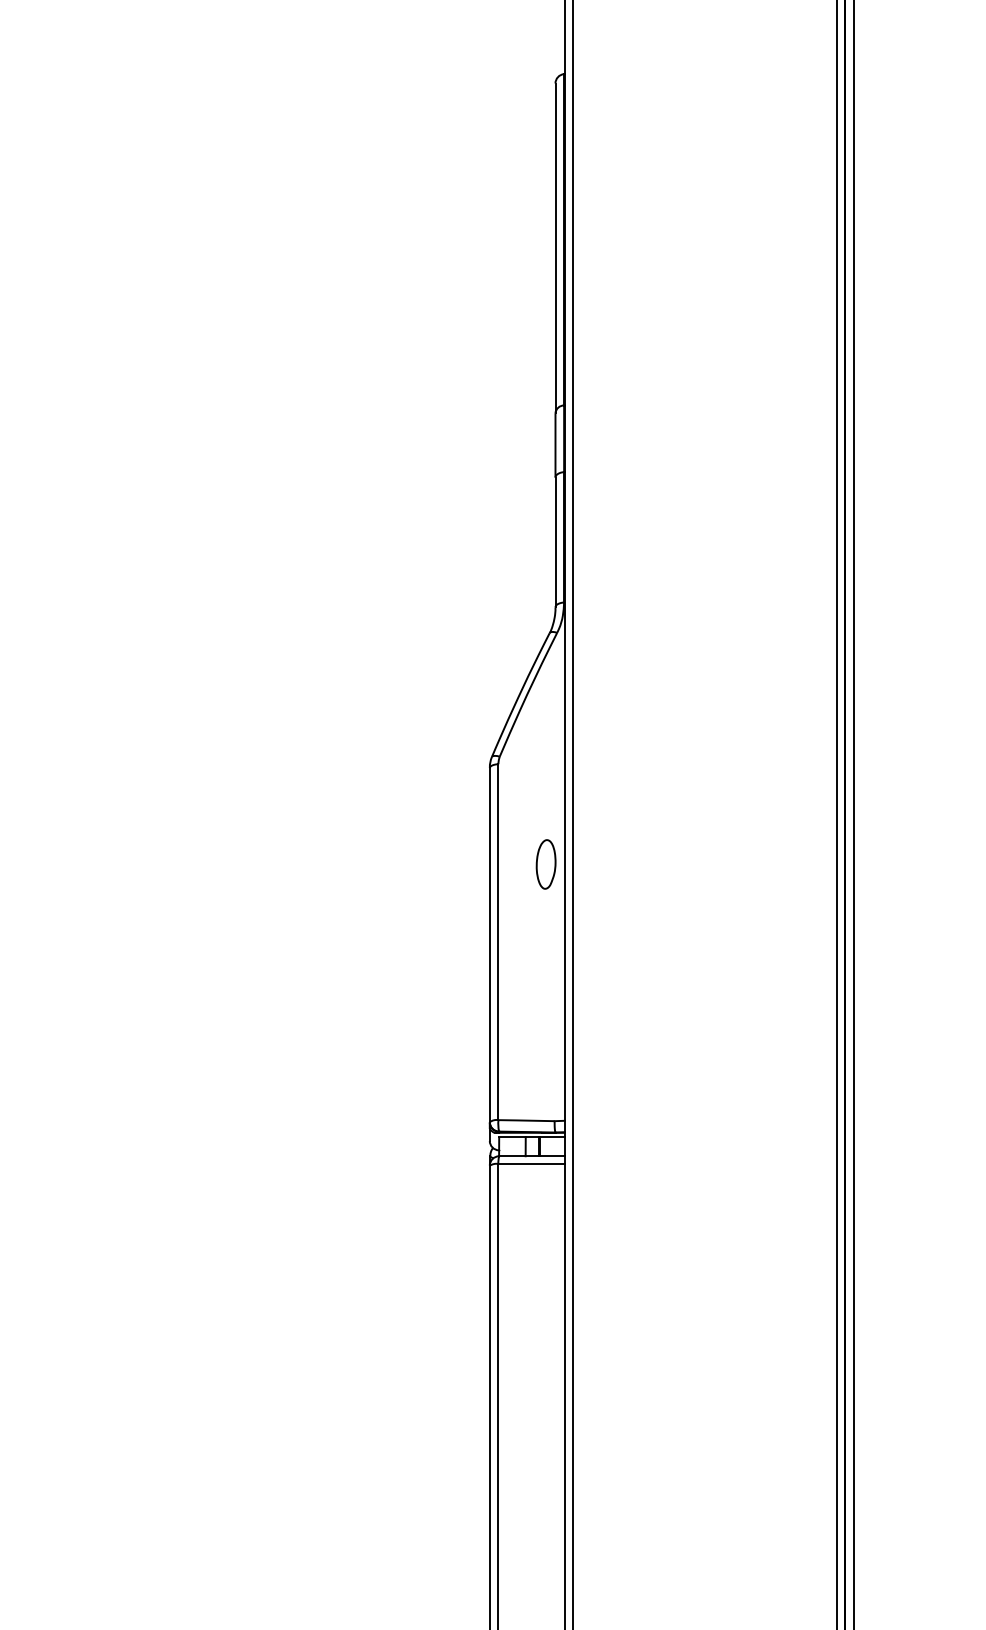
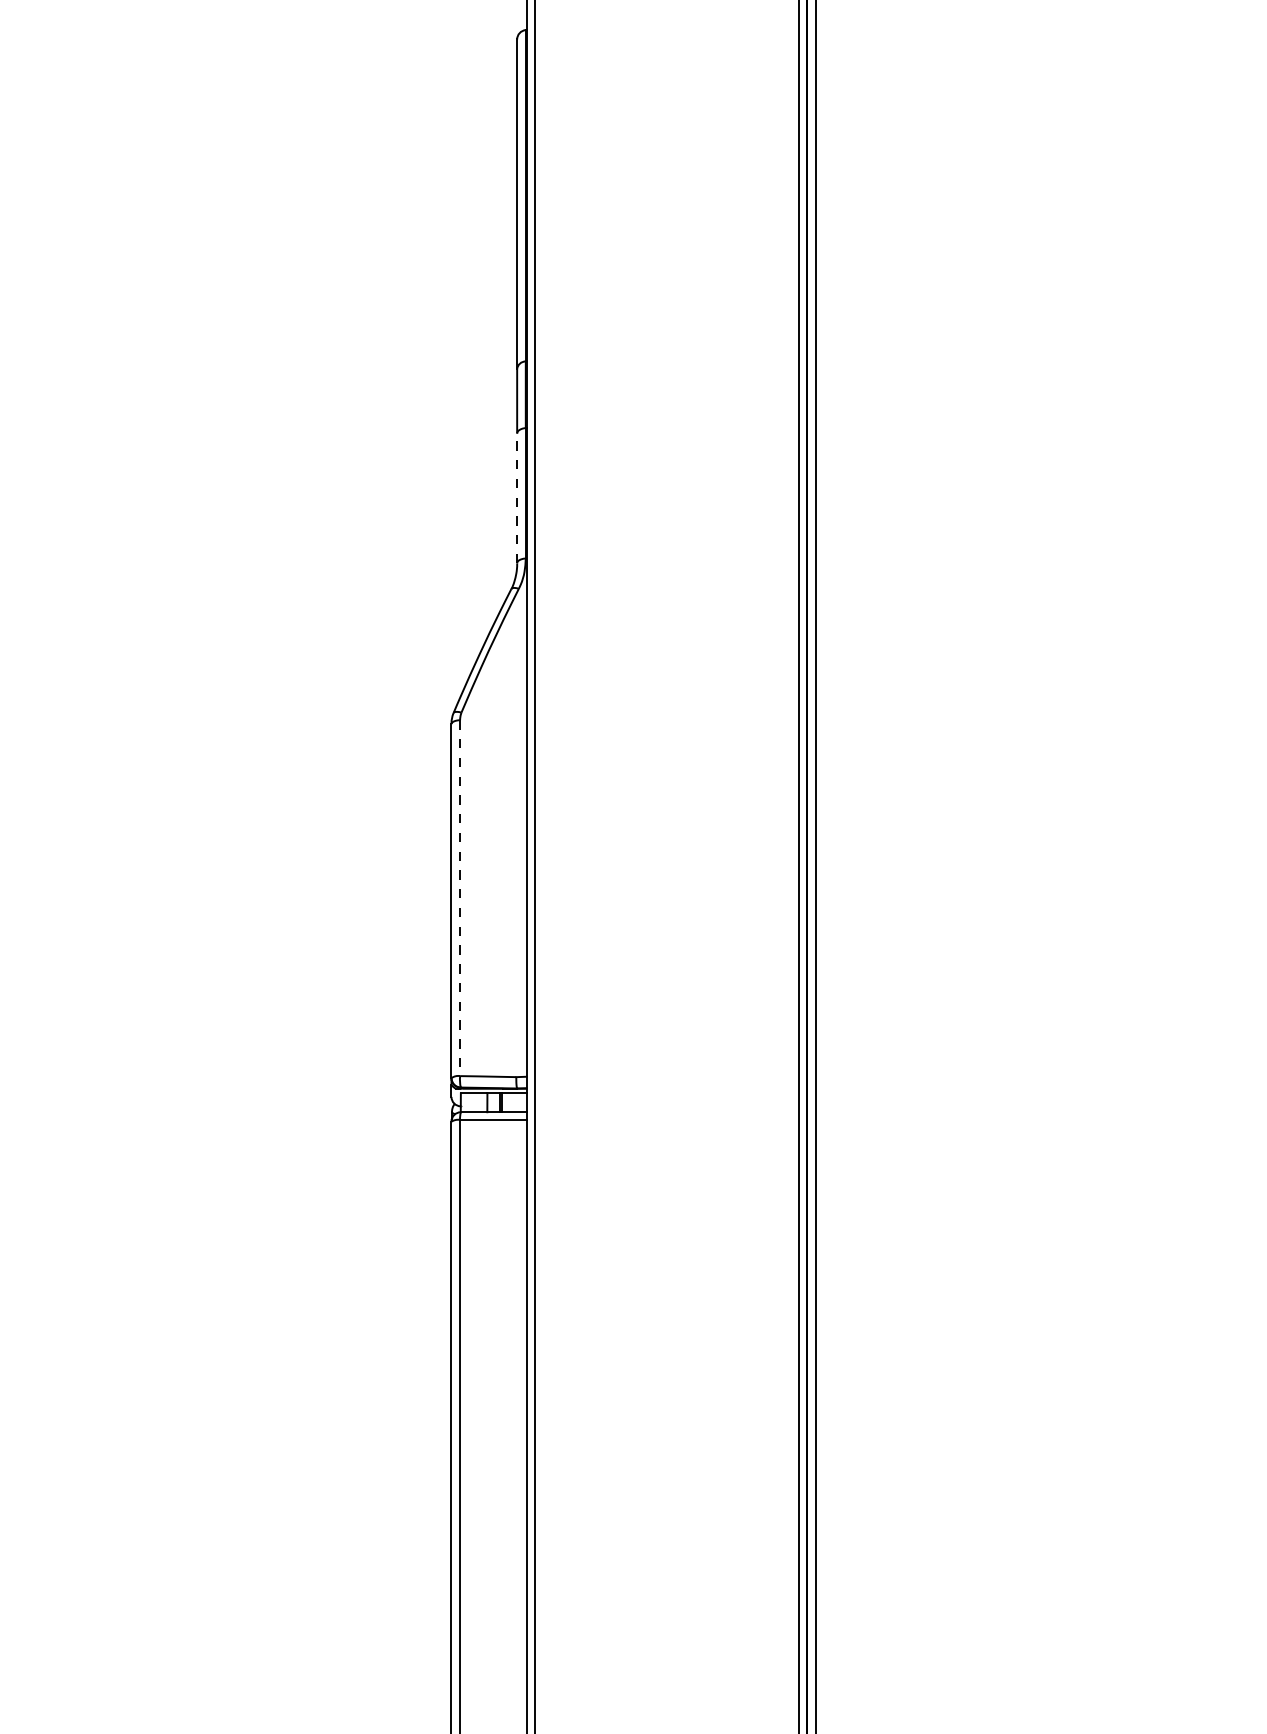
line: (555, 542) -> (517, 498), solid -> dashed
part: (545, 864) -> (507, 820), removed
line: (498, 942) -> (460, 898), solid -> dashed

